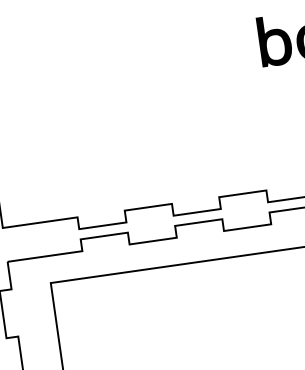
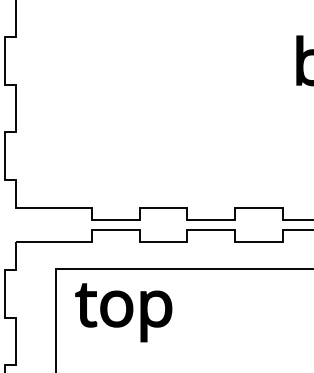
part: (123, 316) -> (123, 312), added

